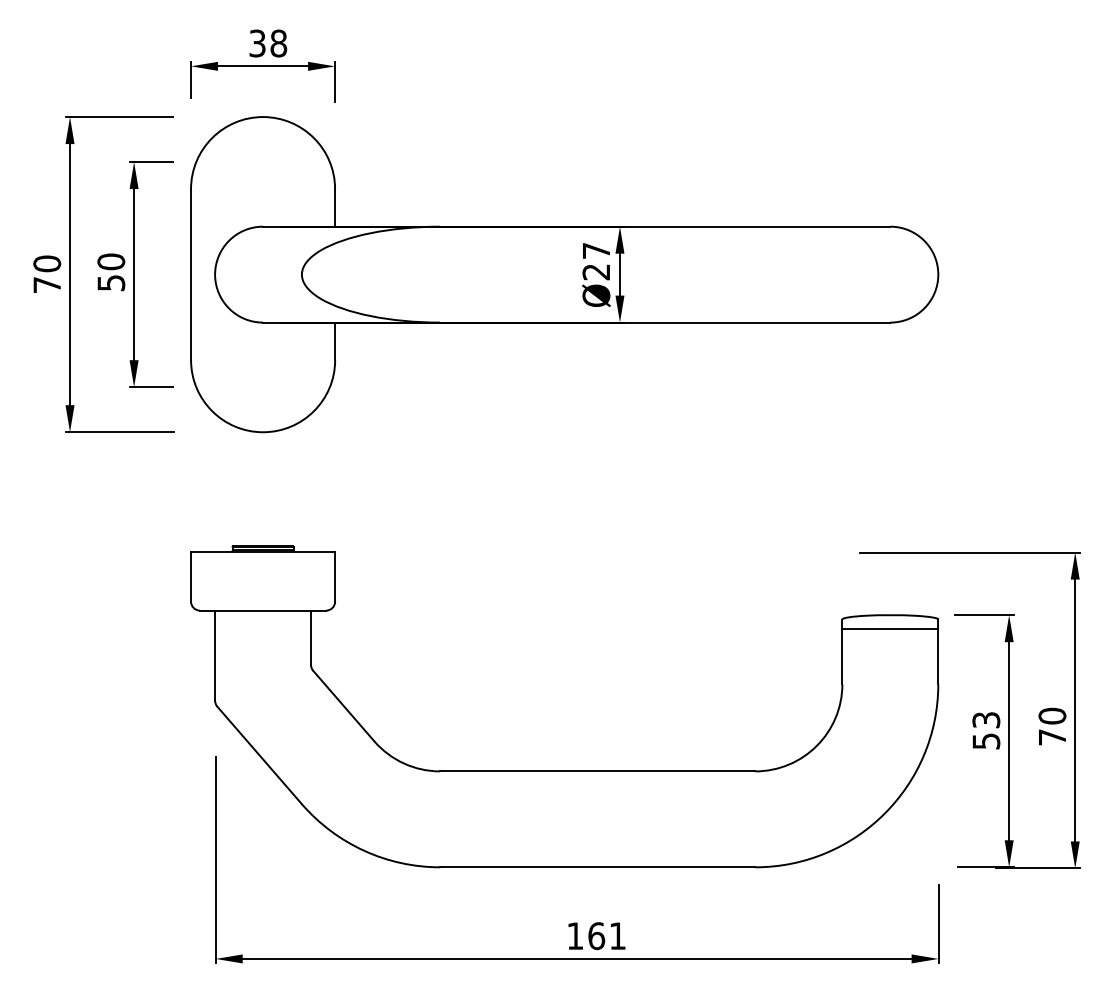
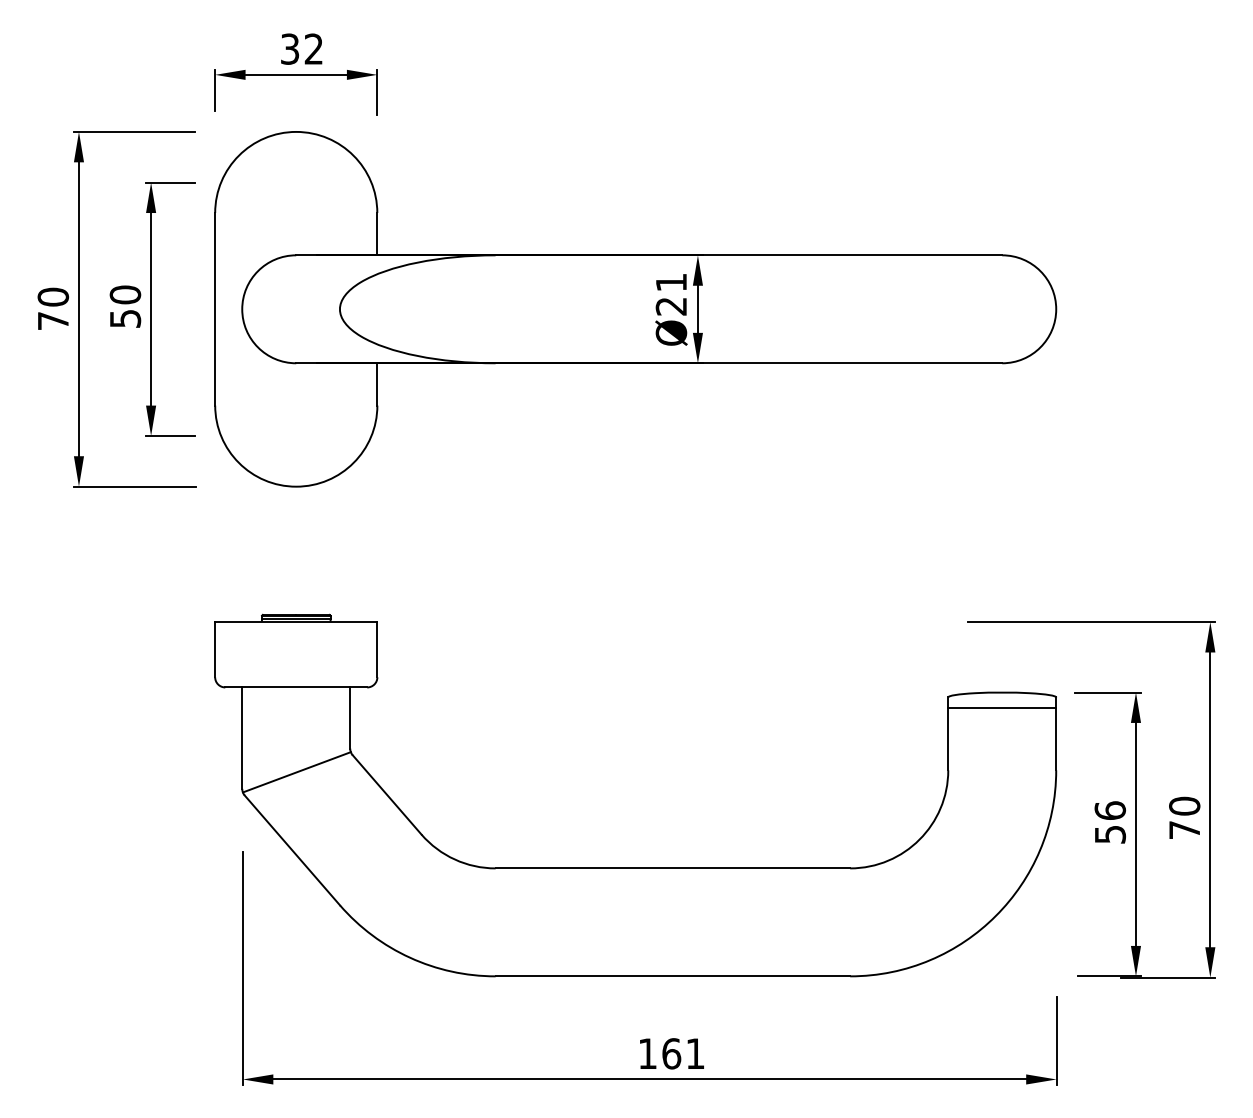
text: (278, 42) -> (313, 48), 38 -> 32
text: (596, 250) -> (671, 282), Ø27 -> Ø21
line: (263, 686) -> (296, 772), added
text: (986, 719) -> (1110, 810), 53 -> 56

